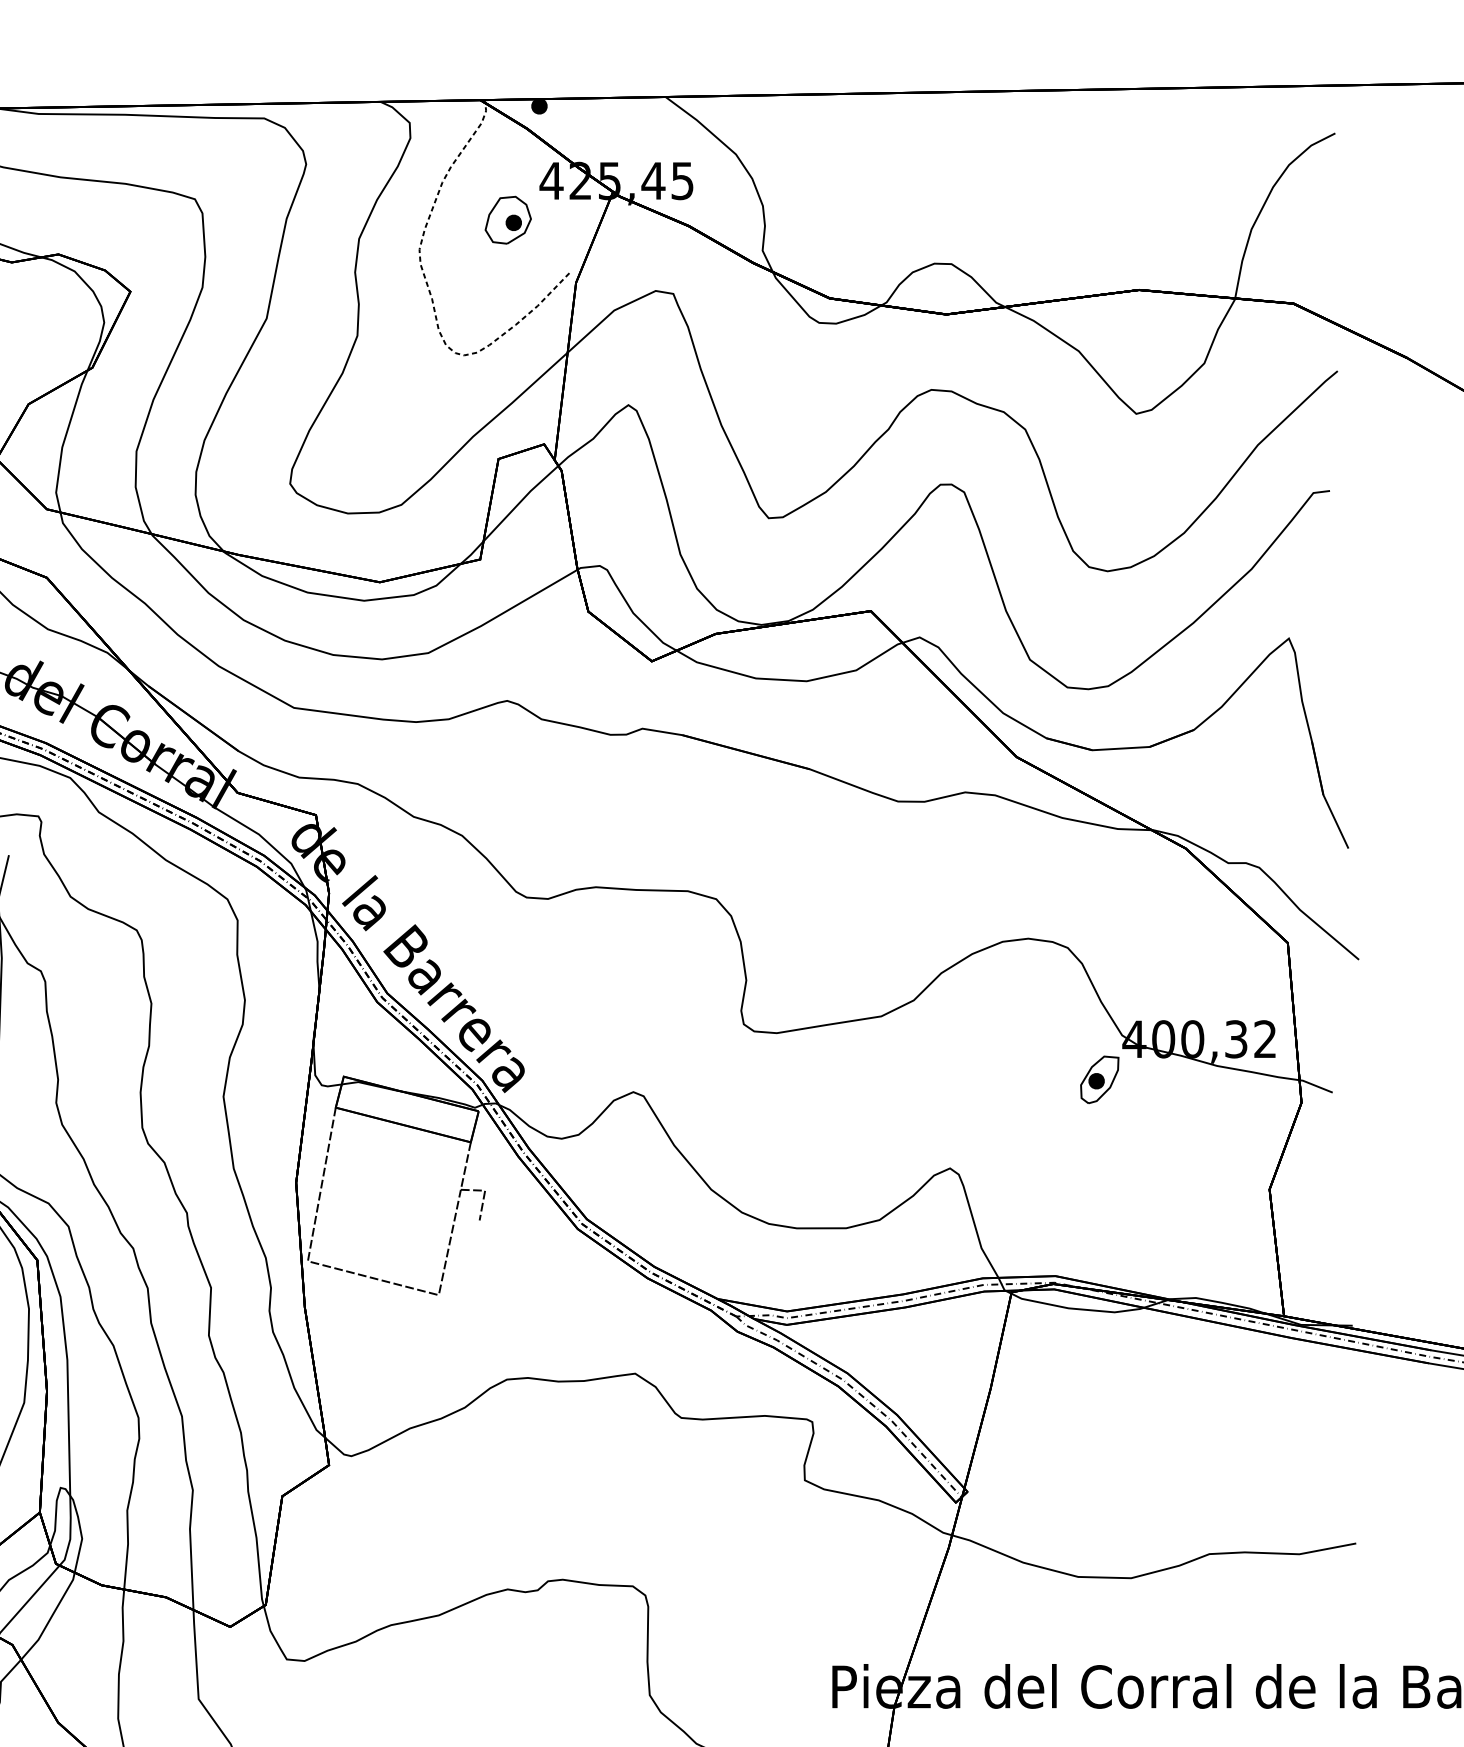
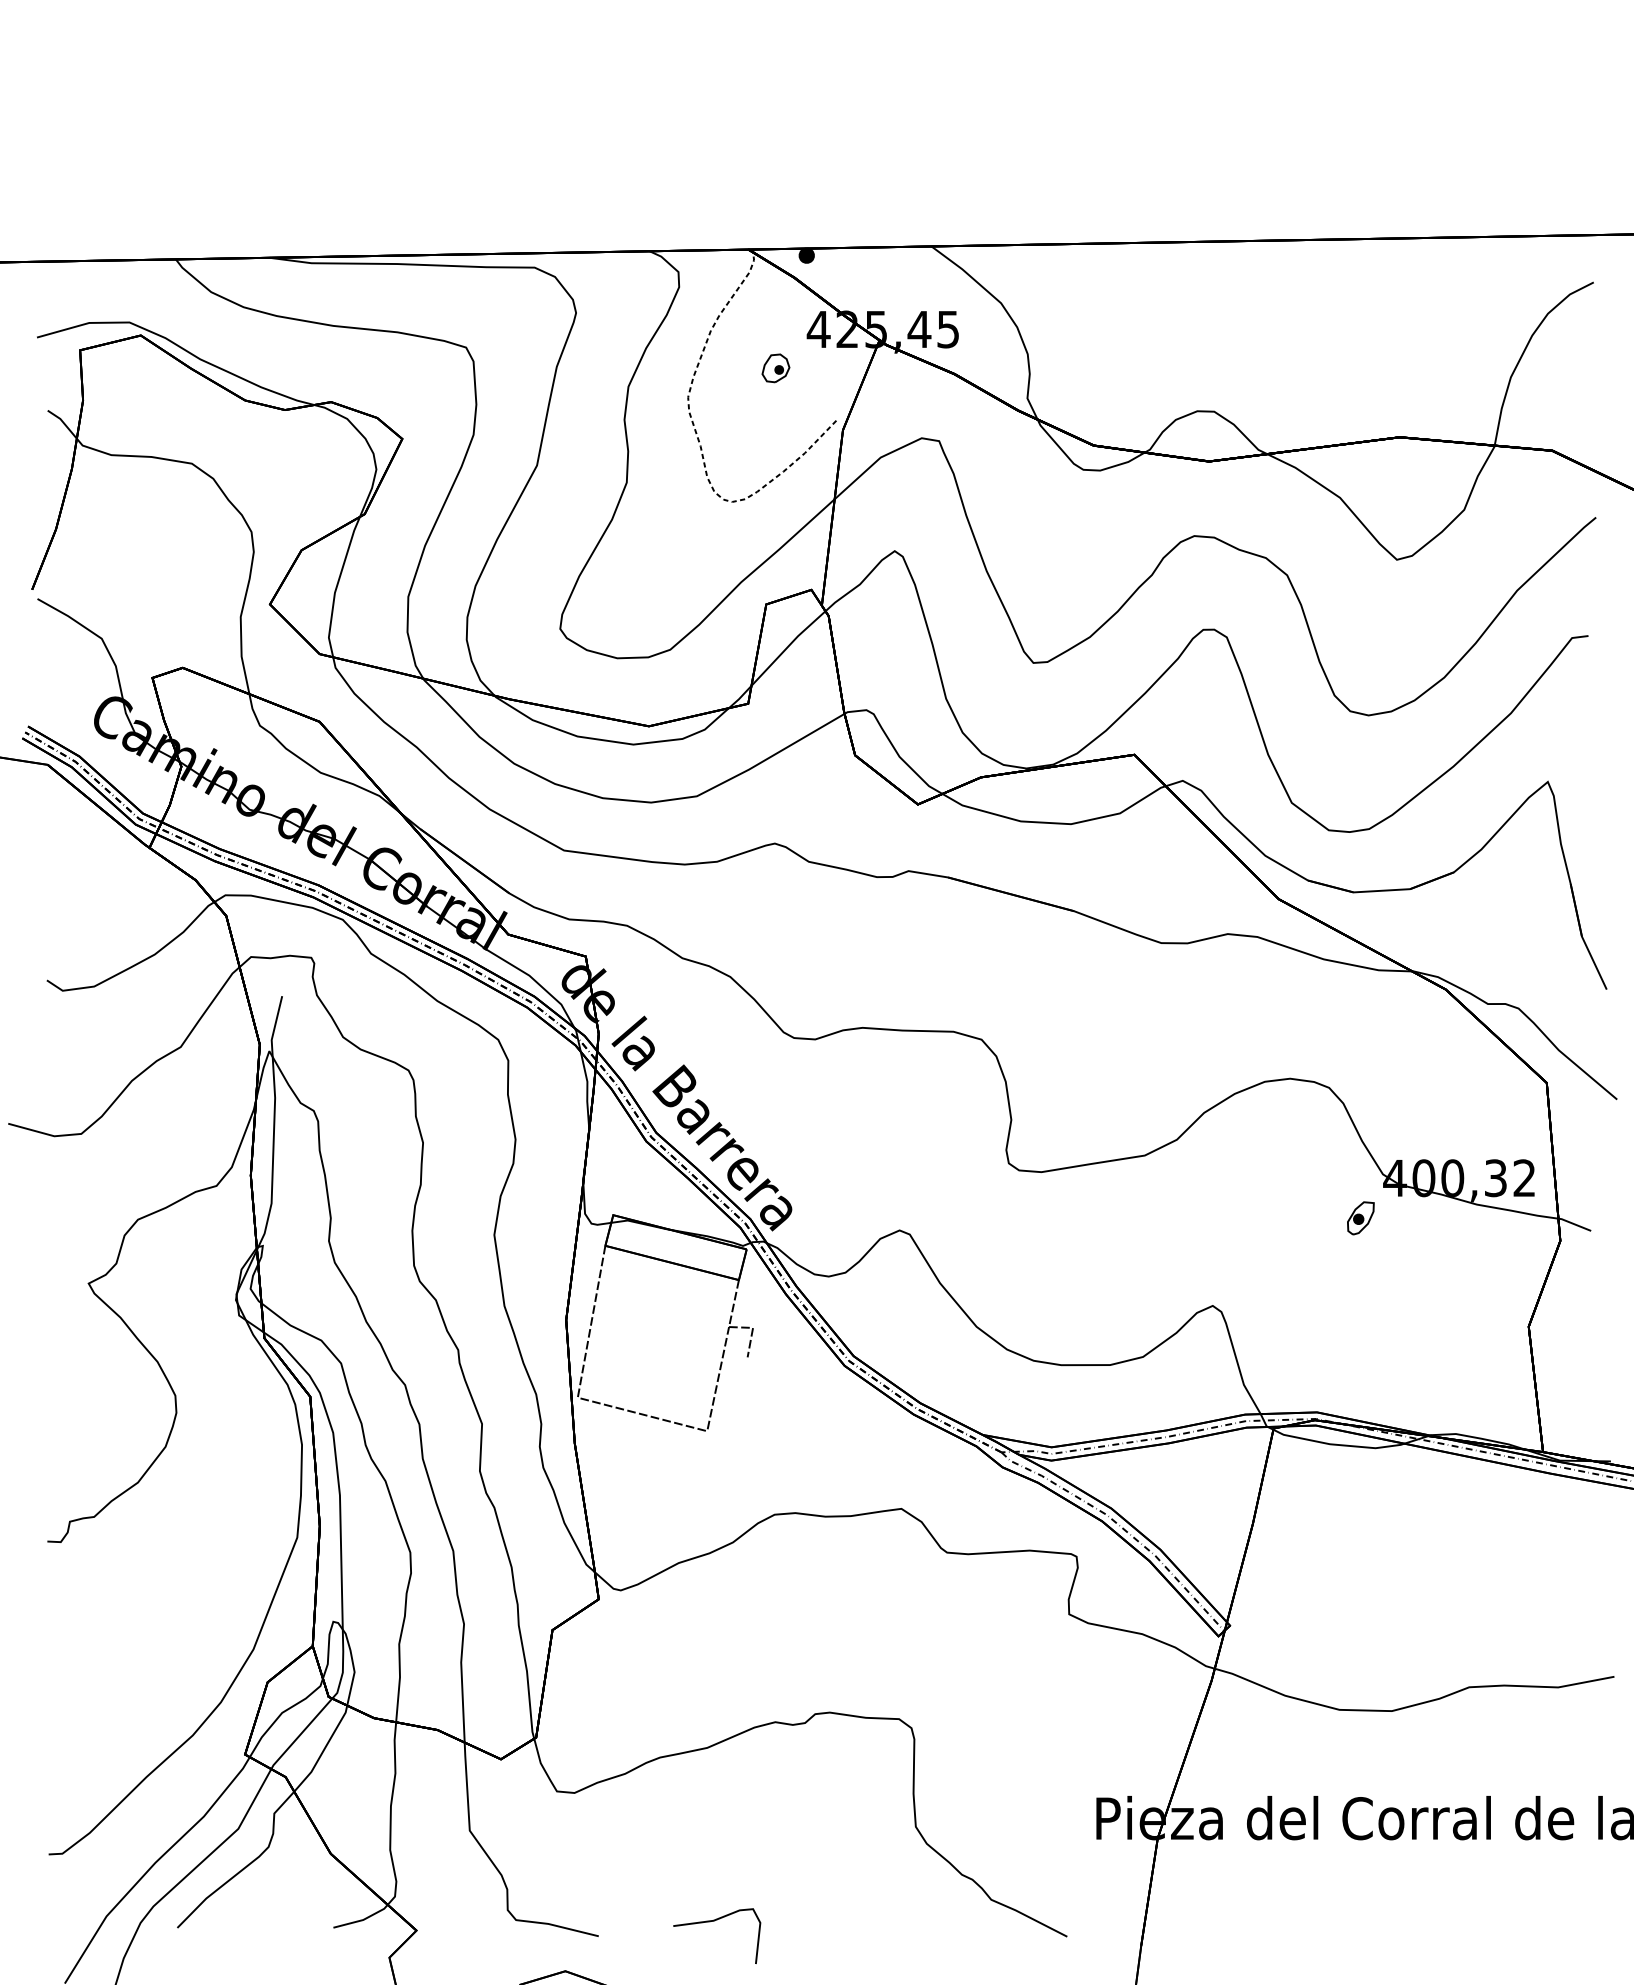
part: (507, 220) -> (775, 368), size x0.6
part: (1099, 1080) -> (1360, 1218), size x0.7

